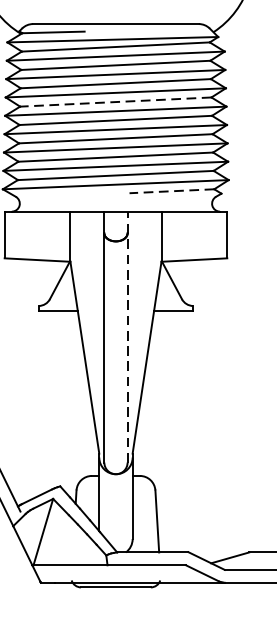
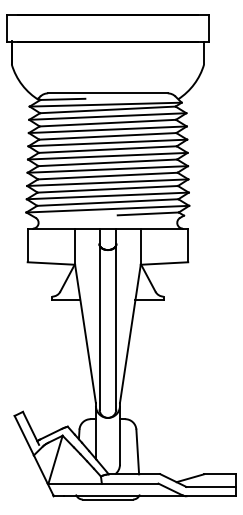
line: (115, 101) -> (107, 149), dashed -> solid
line: (172, 190) -> (148, 213), dashed -> solid
line: (127, 336) -> (116, 318), dashed -> solid

